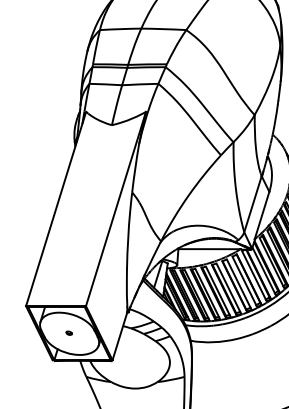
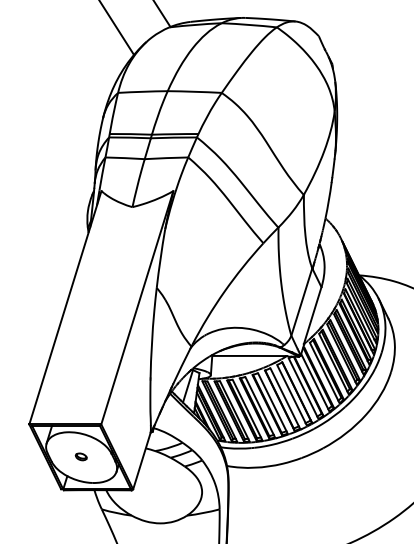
part: (68, 332) -> (80, 456), size x1.67

